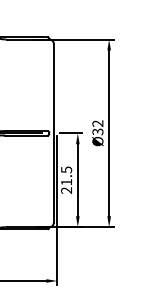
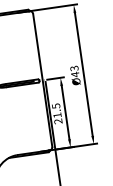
text: (97, 127) -> (74, 71), Ø32 -> Ø43

